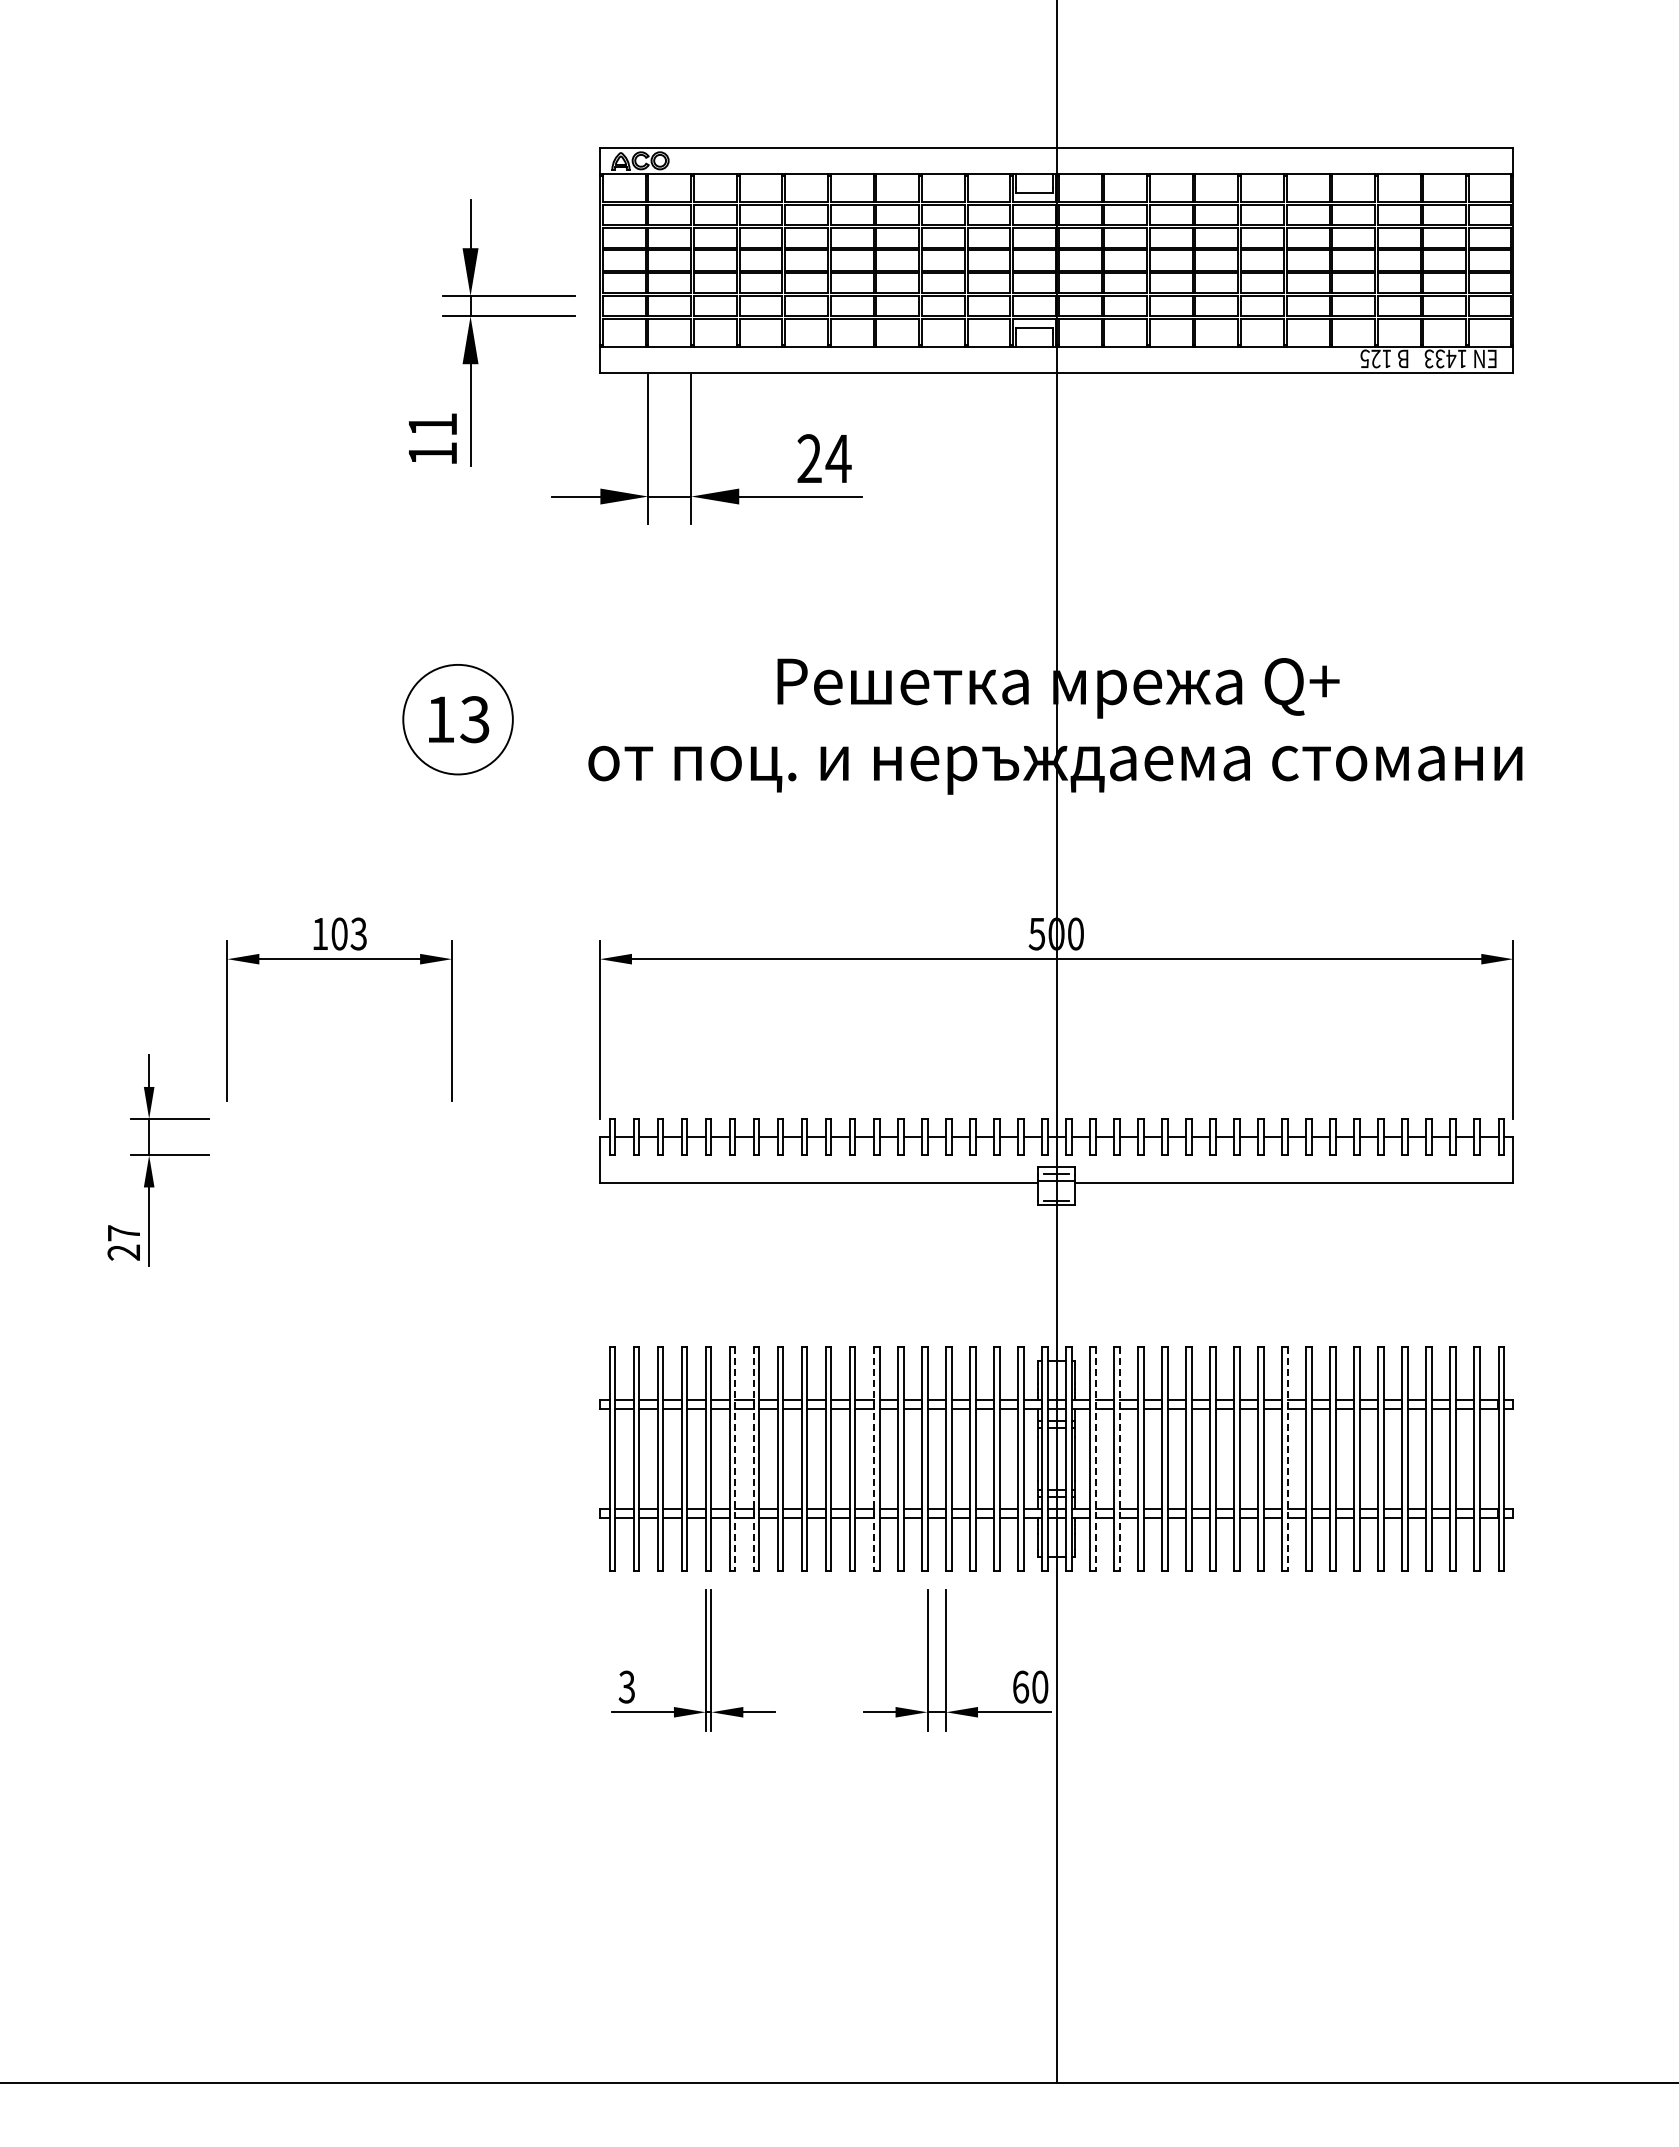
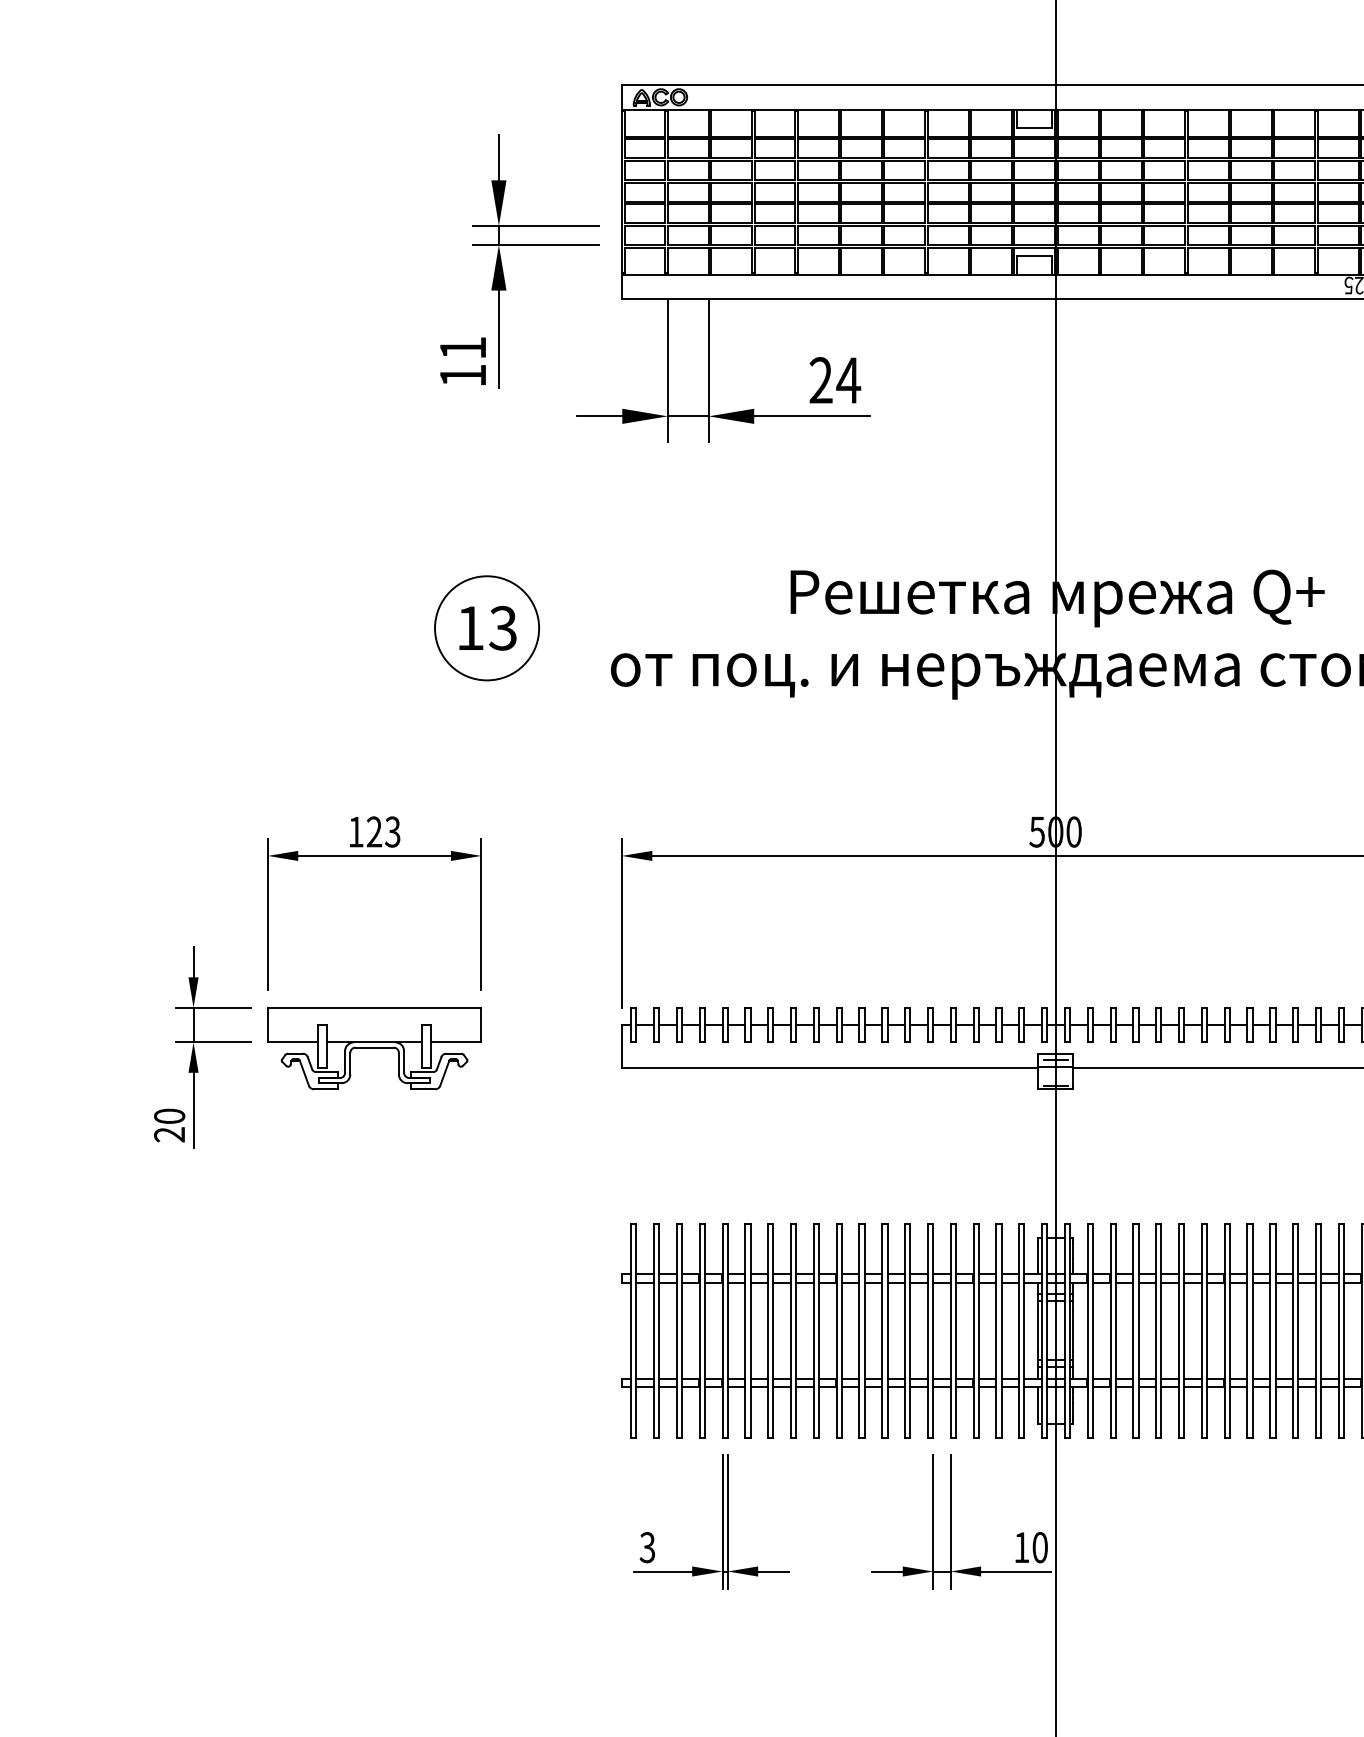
text: (339, 933) -> (374, 831), 103 -> 123
part: (339, 1161) -> (374, 1048), added
text: (123, 1233) -> (169, 1116), 27 -> 20
line: (735, 1459) -> (750, 1331), dashed -> solid
line: (753, 1459) -> (767, 1331), dashed -> solid
line: (874, 1459) -> (882, 1331), dashed -> solid
line: (1095, 1459) -> (1092, 1331), dashed -> solid
line: (1119, 1459) -> (1115, 1331), dashed -> solid
line: (1287, 1459) -> (1275, 1331), dashed -> solid
text: (1021, 1686) -> (1022, 1547), 60 -> 10

